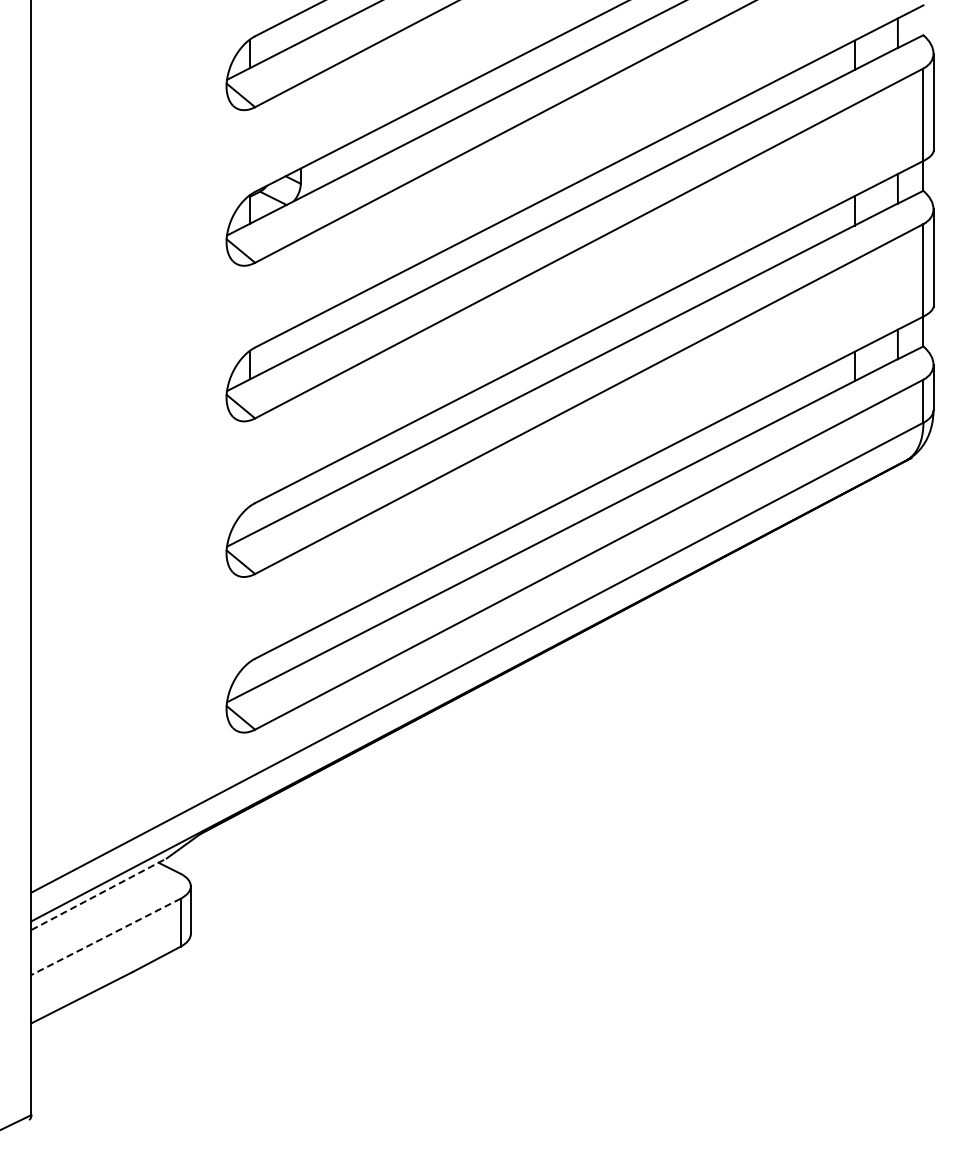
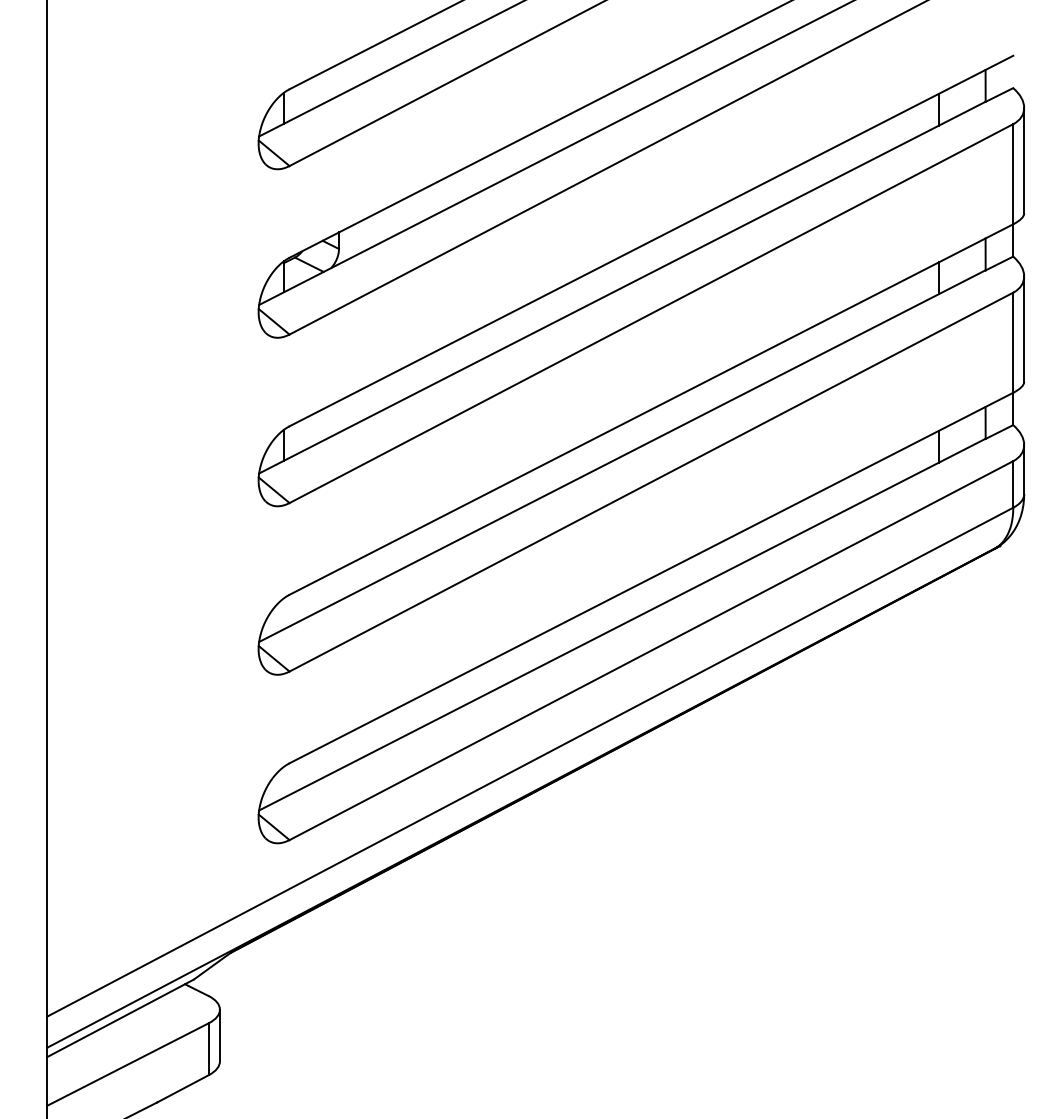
line: (99, 894) -> (121, 1018), dashed -> solid
line: (106, 936) -> (128, 1064), dashed -> solid

